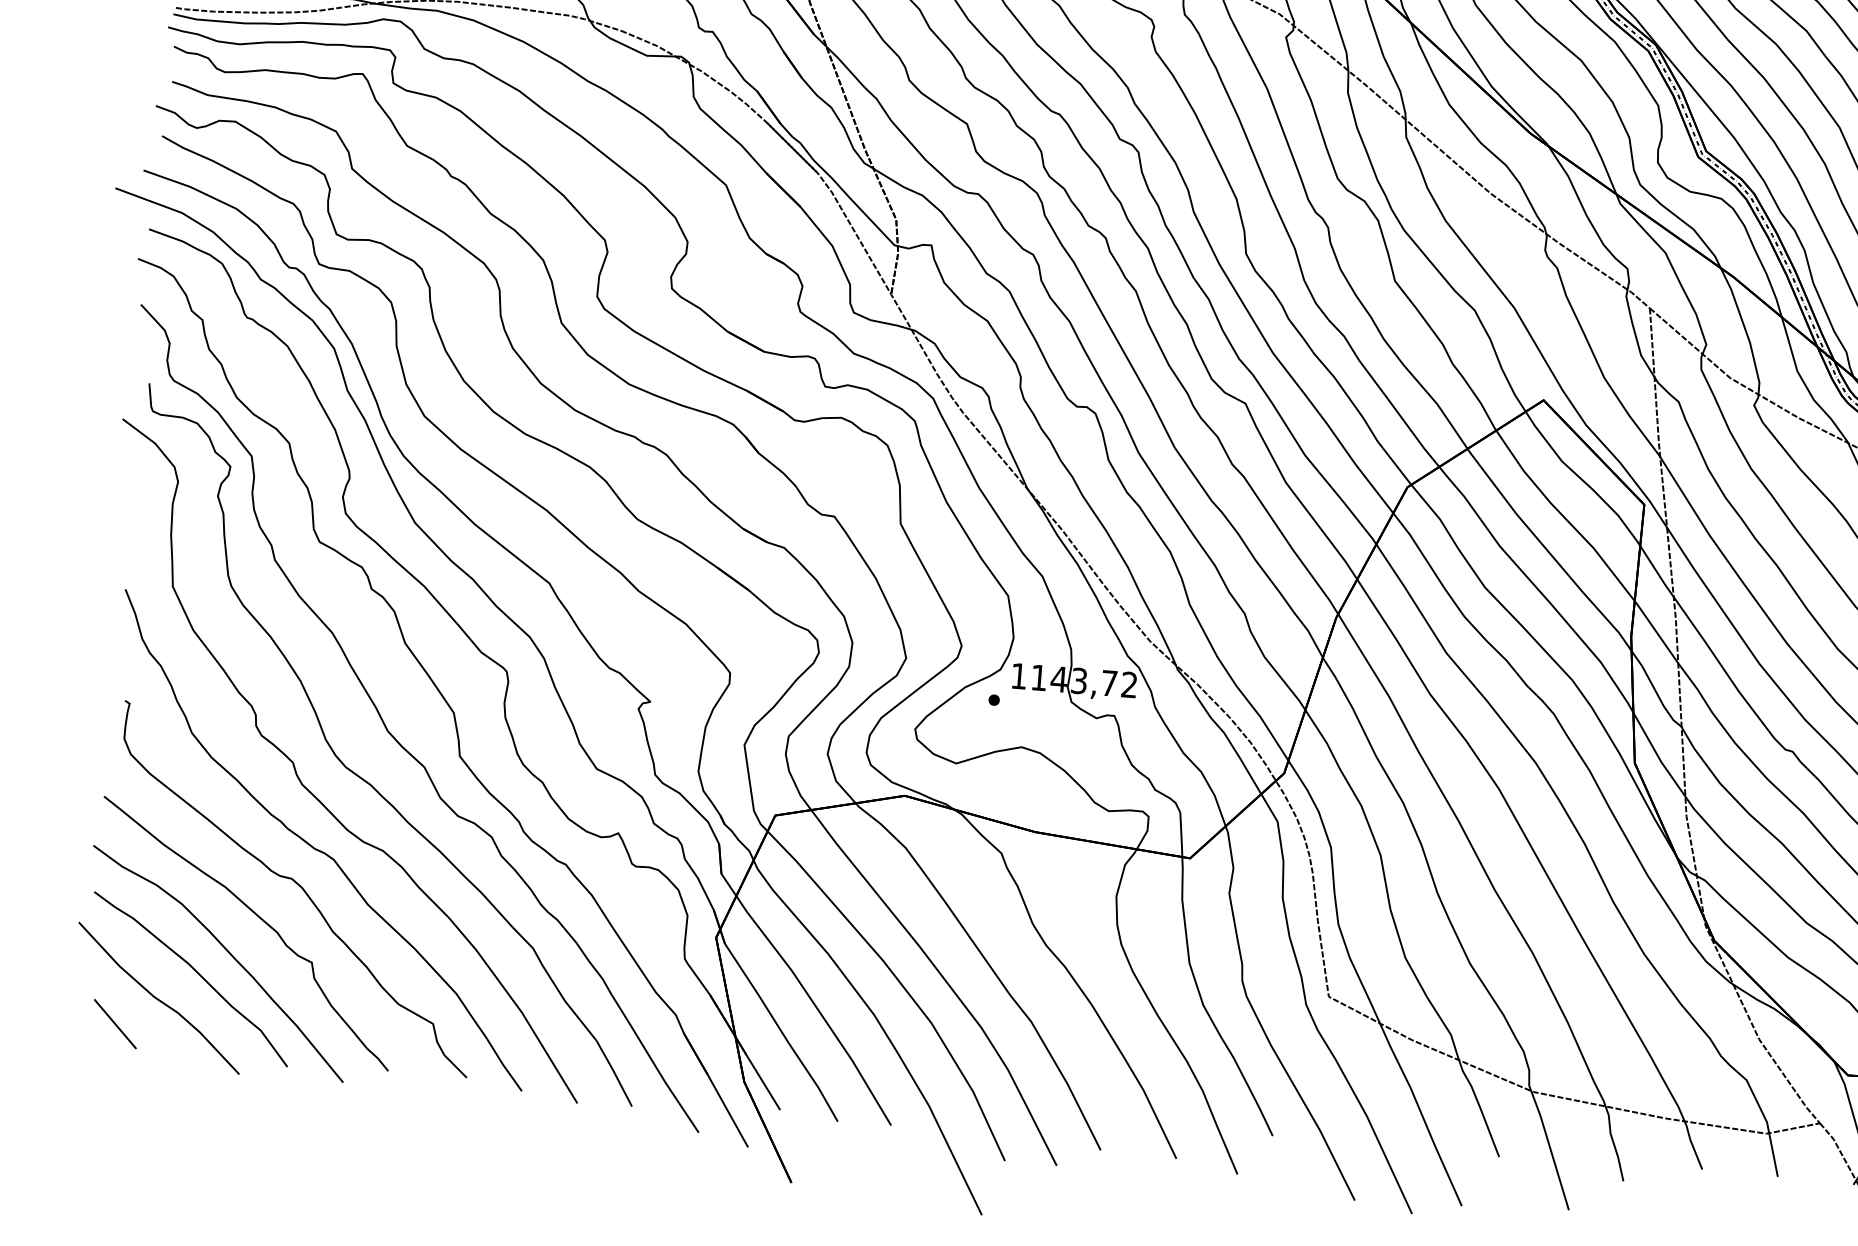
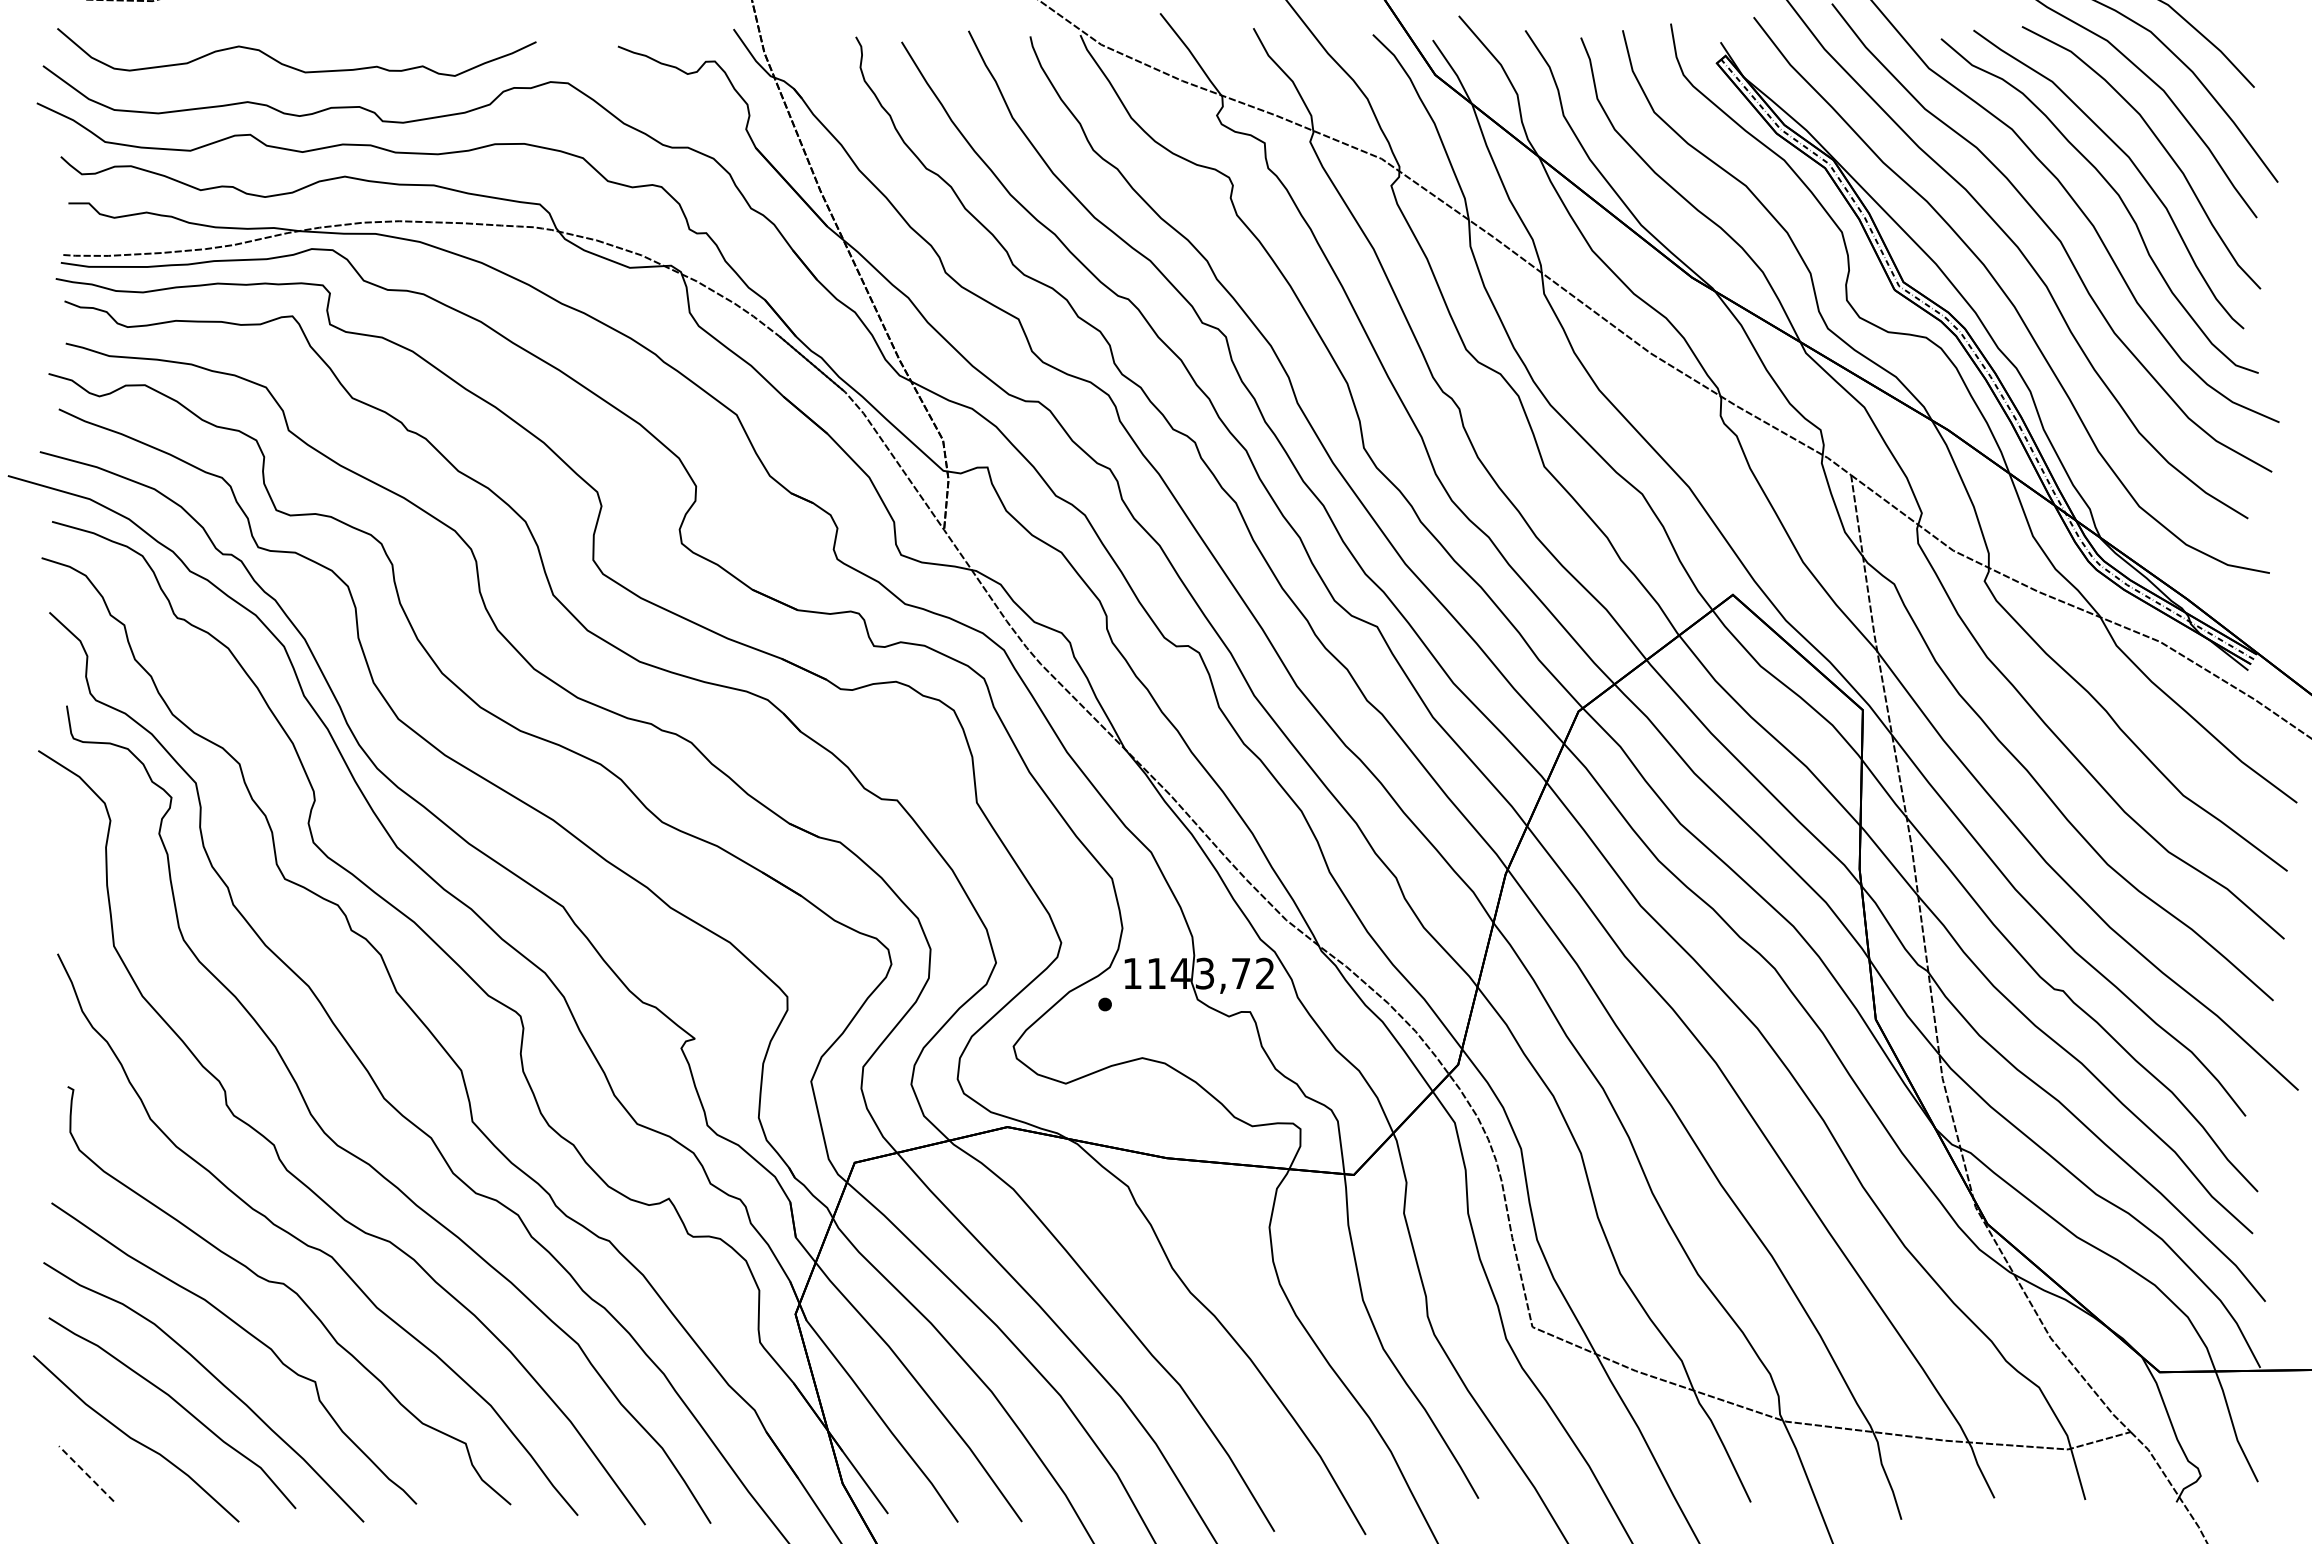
line: (115, 1023) -> (86, 1473), solid -> dashed

